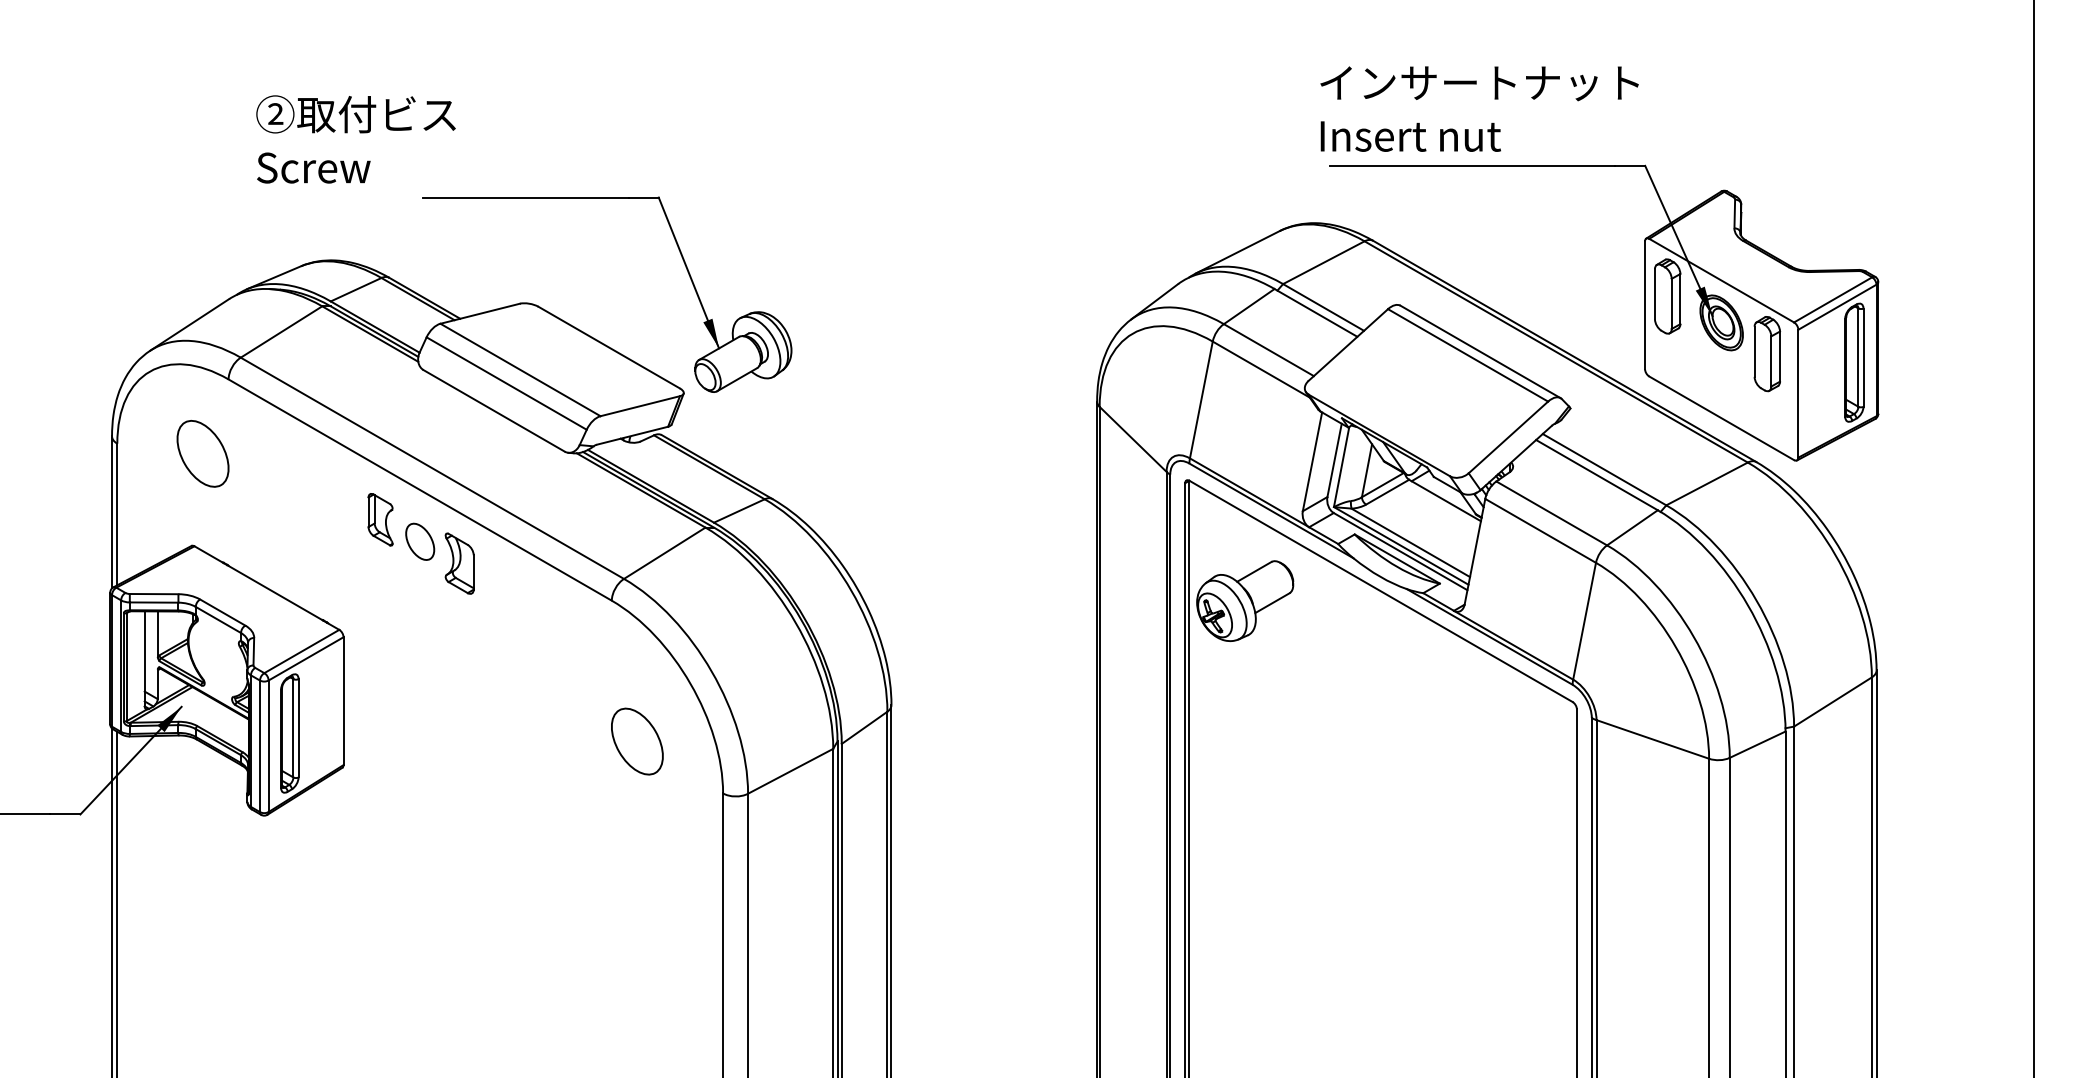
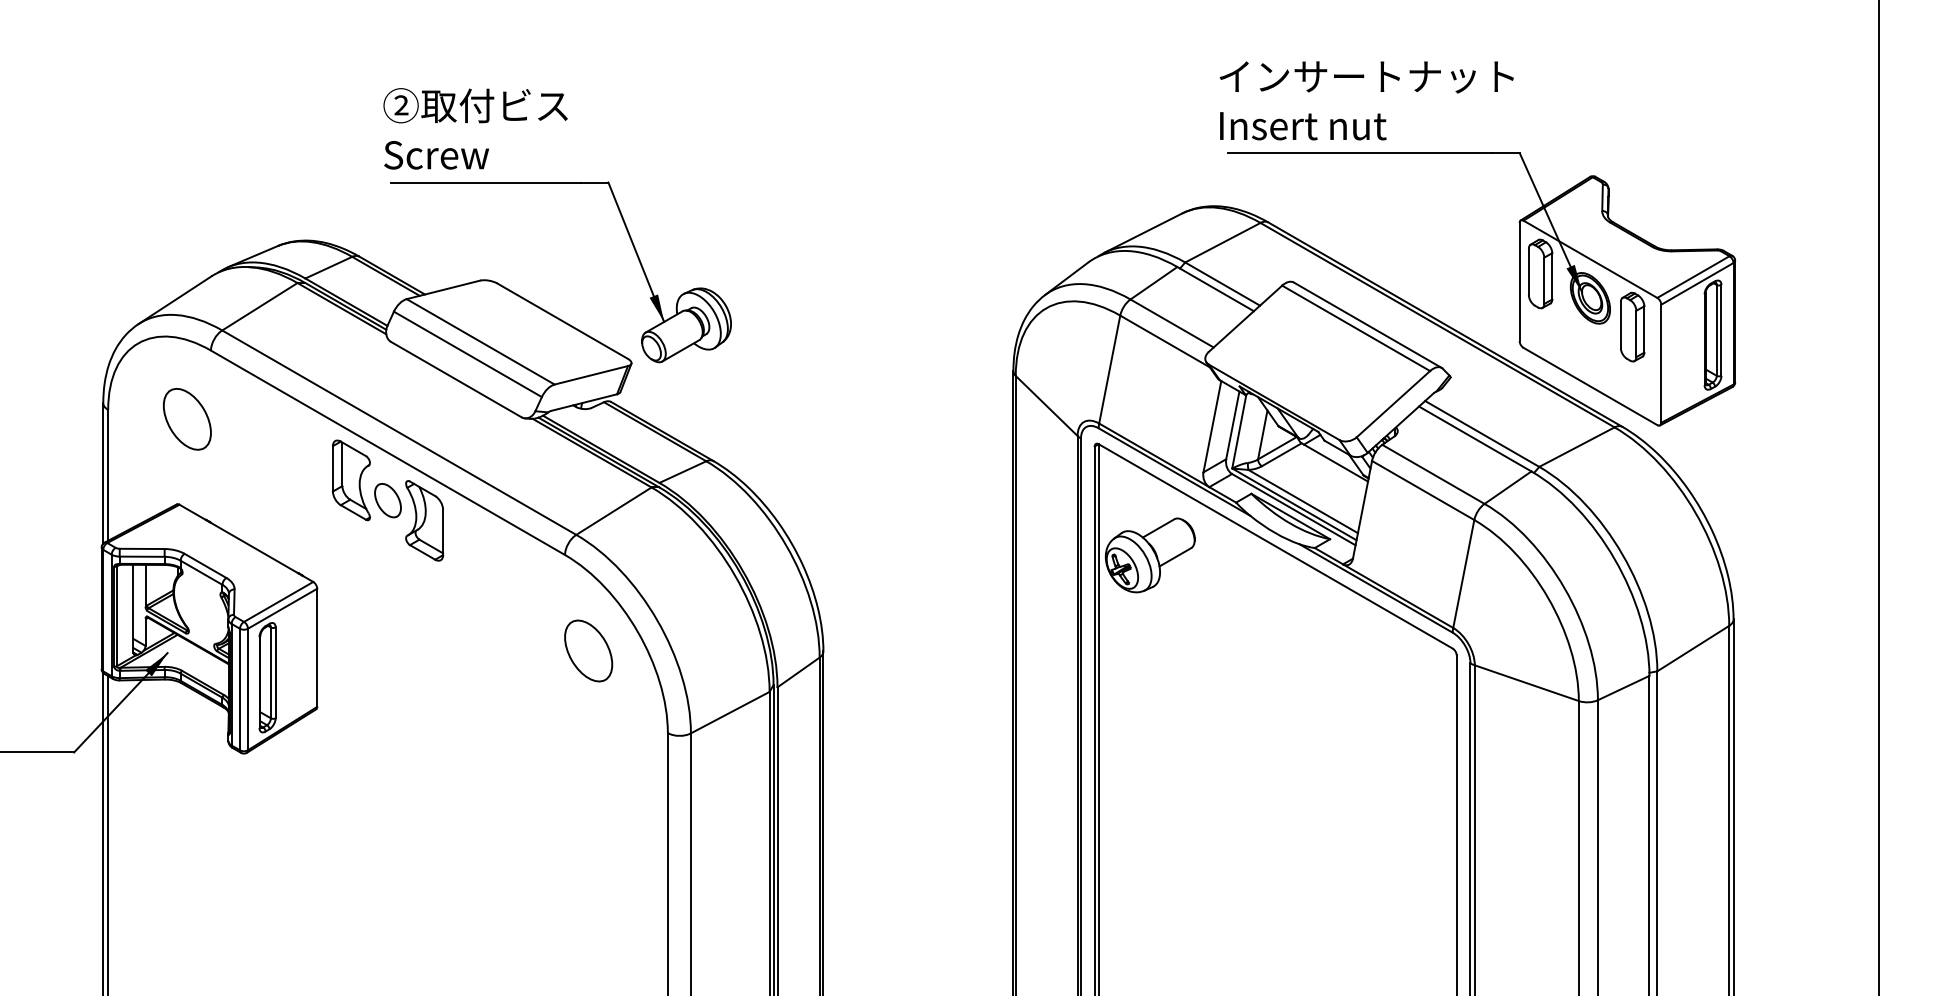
text: (355, 139) -> (475, 128), moved
part: (380, 519) -> (351, 479), size x1.67
part: (459, 563) -> (424, 520), size x1.43
part: (637, 741) -> (588, 650), moved

